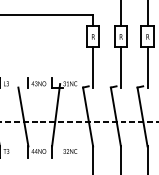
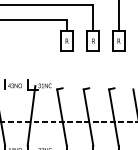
line: (93, 66) -> (67, 69), removed
line: (120, 66) -> (92, 69), removed
line: (147, 66) -> (118, 69), removed

